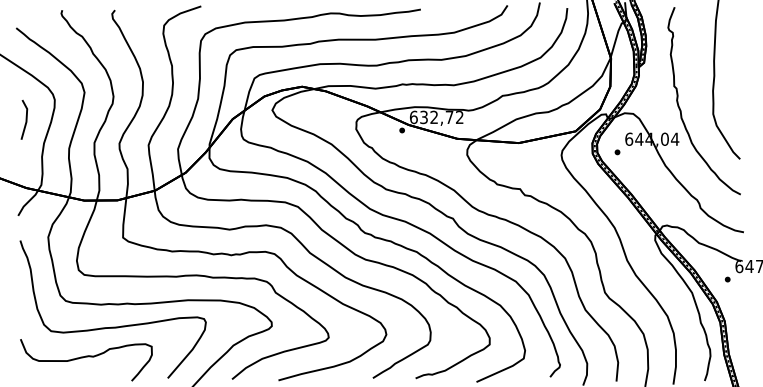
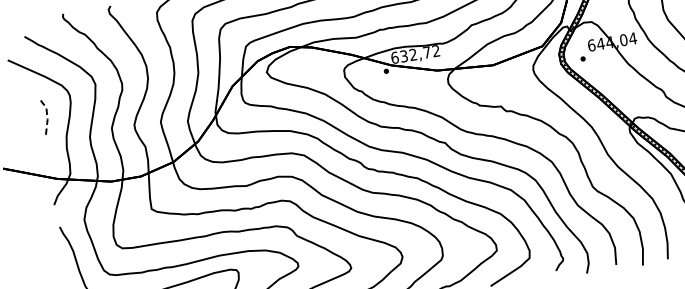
line: (26, 119) -> (47, 117), solid -> dashed

